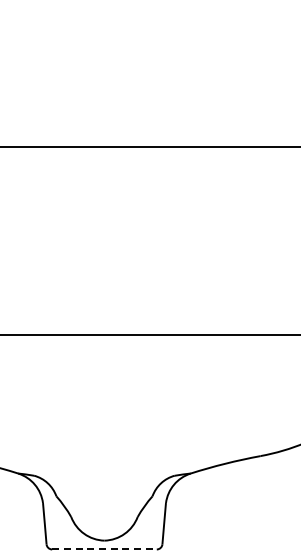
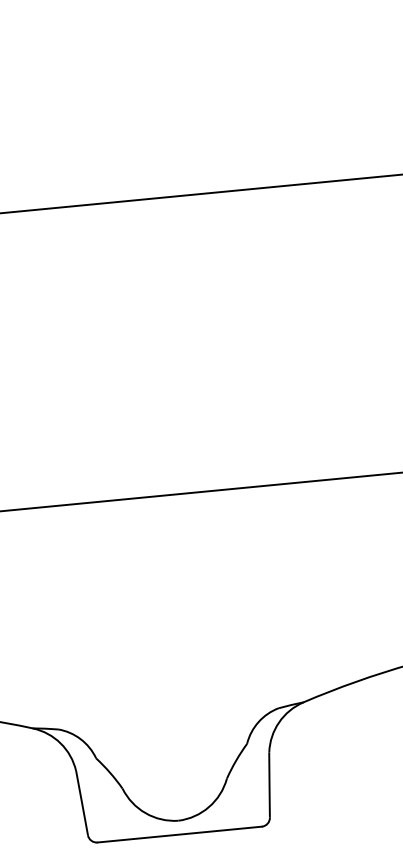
line: (105, 549) -> (181, 834), dashed -> solid

